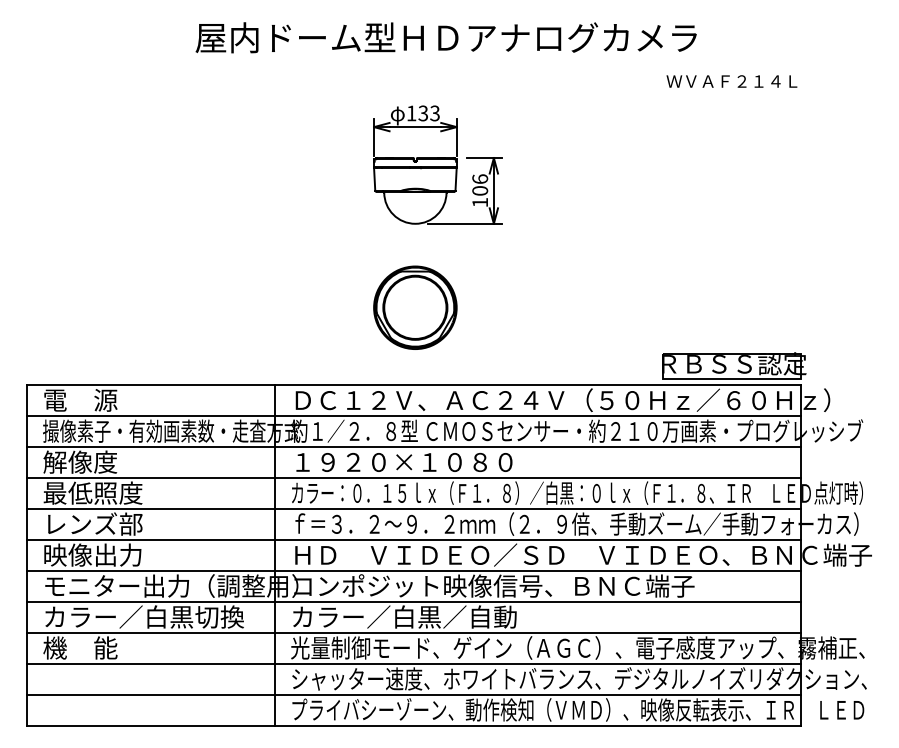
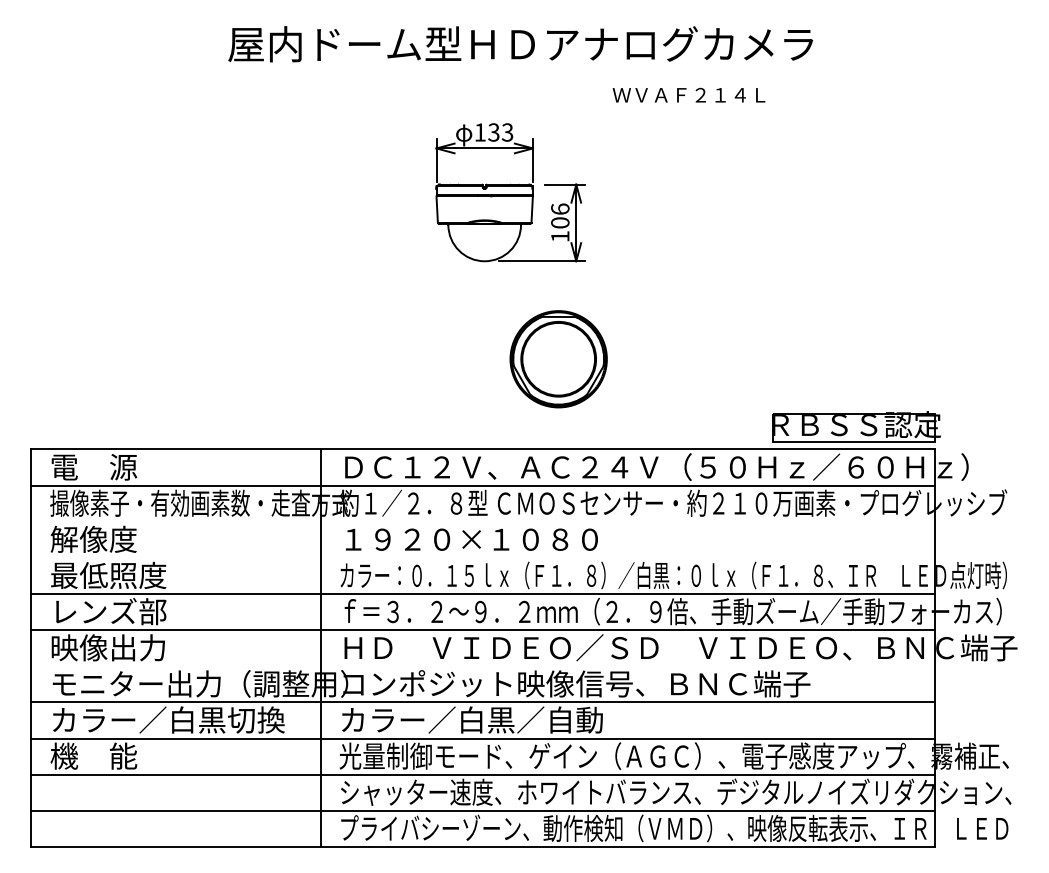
text: (731, 80) -> (688, 94), moved
part: (415, 308) -> (558, 359), moved
line: (413, 446) -> (482, 521), removed
line: (413, 477) -> (482, 557), removed
line: (413, 571) -> (482, 666), removed

